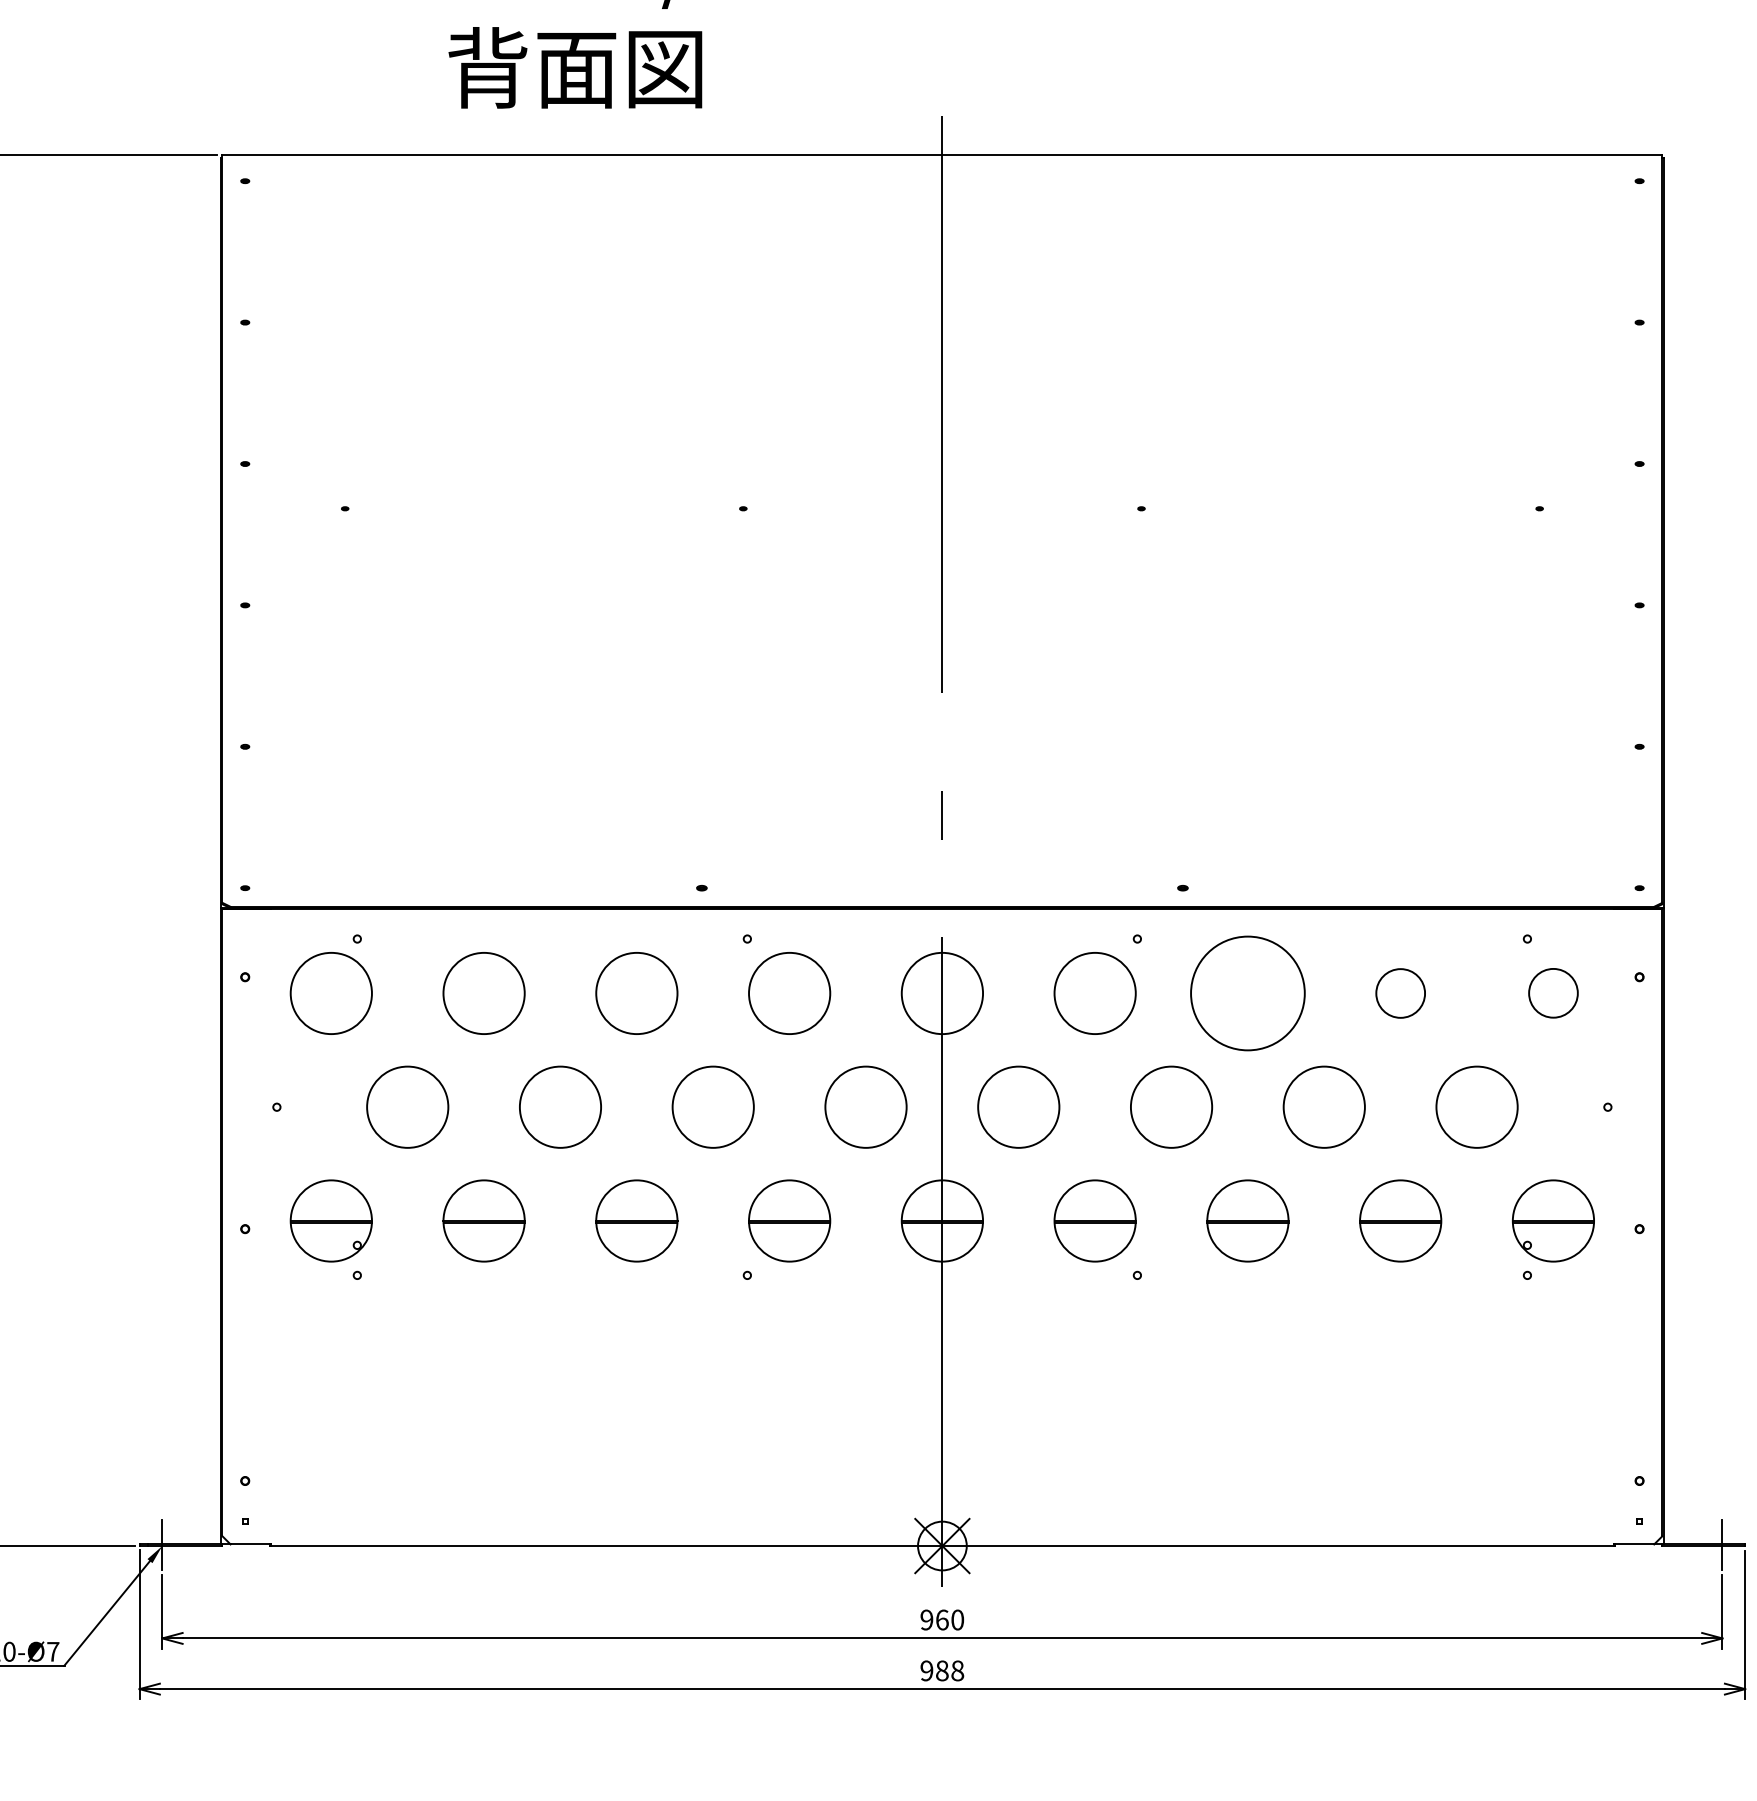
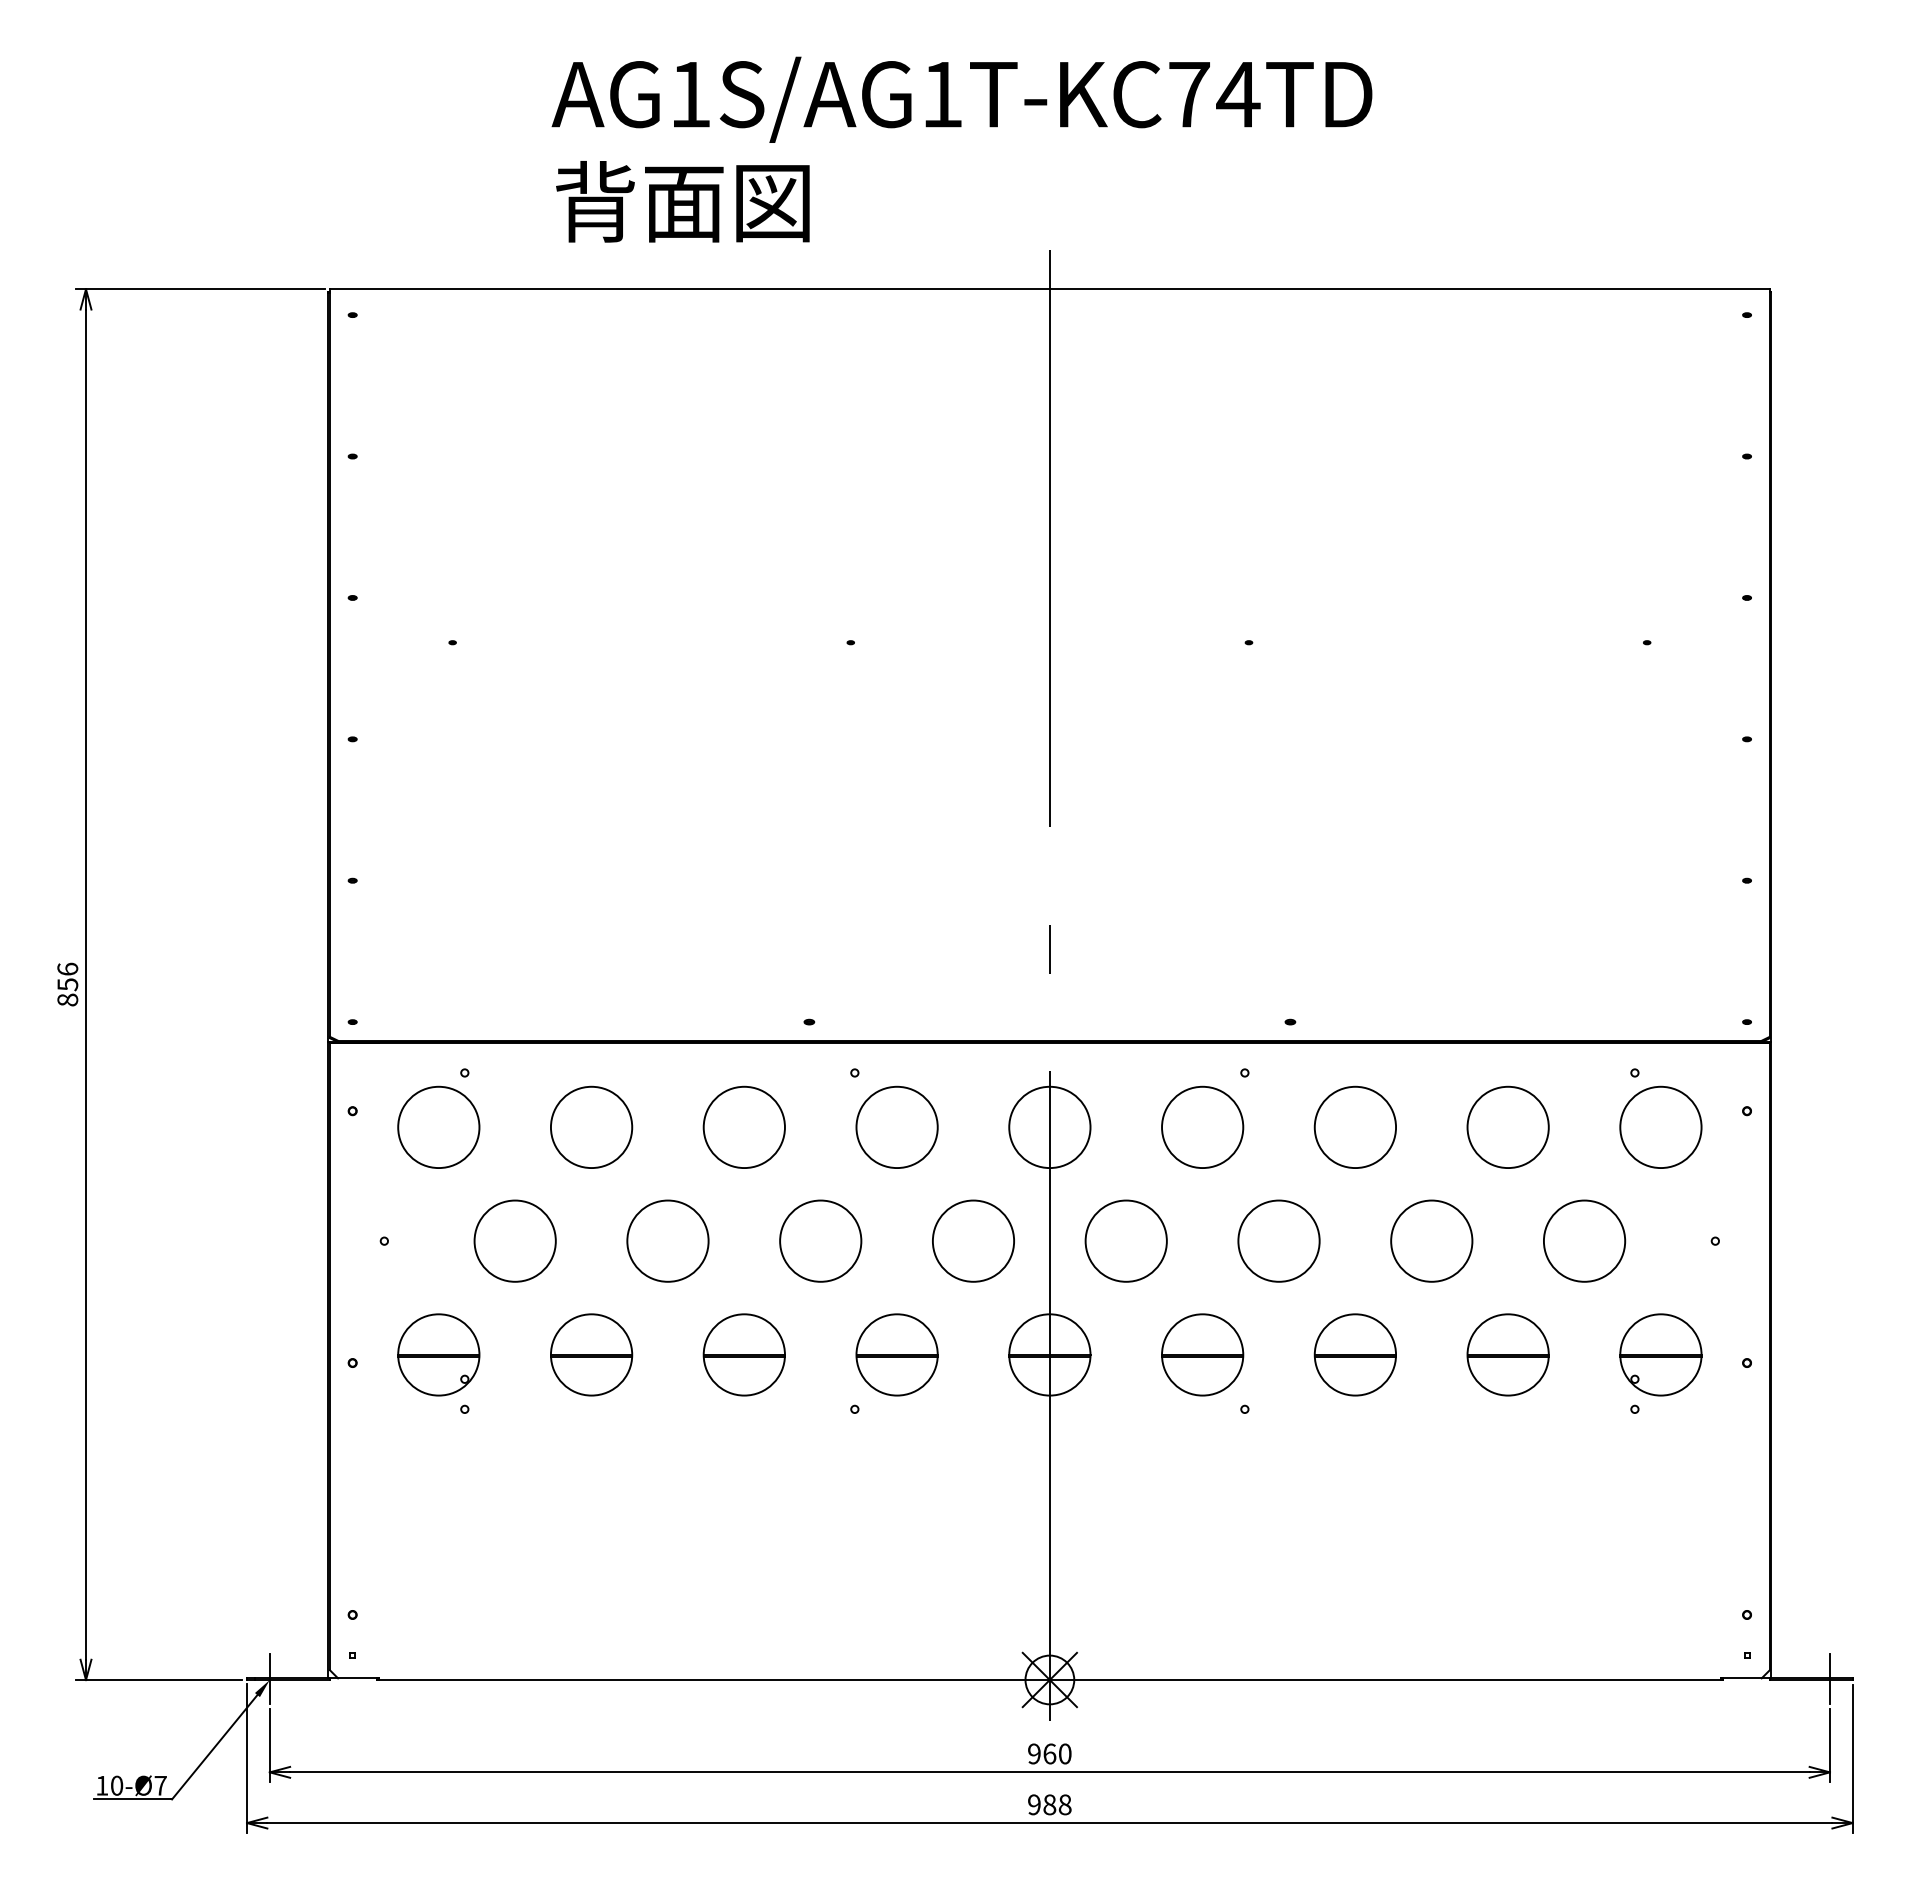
circle: (1553, 992) -> (1660, 1126), size x1.67
circle: (1248, 993) -> (1355, 1127), size x0.71
circle: (1400, 993) -> (1507, 1127), size x1.67

